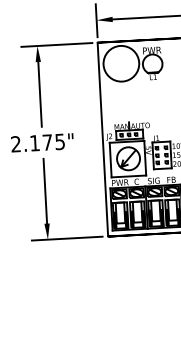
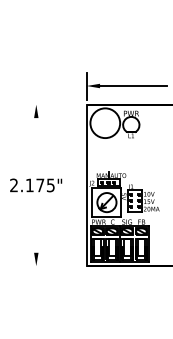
line: (56, 44) -> (52, 104), removed
line: (40, 94) -> (36, 145), removed
line: (45, 190) -> (36, 225), removed
line: (66, 239) -> (51, 266), removed

